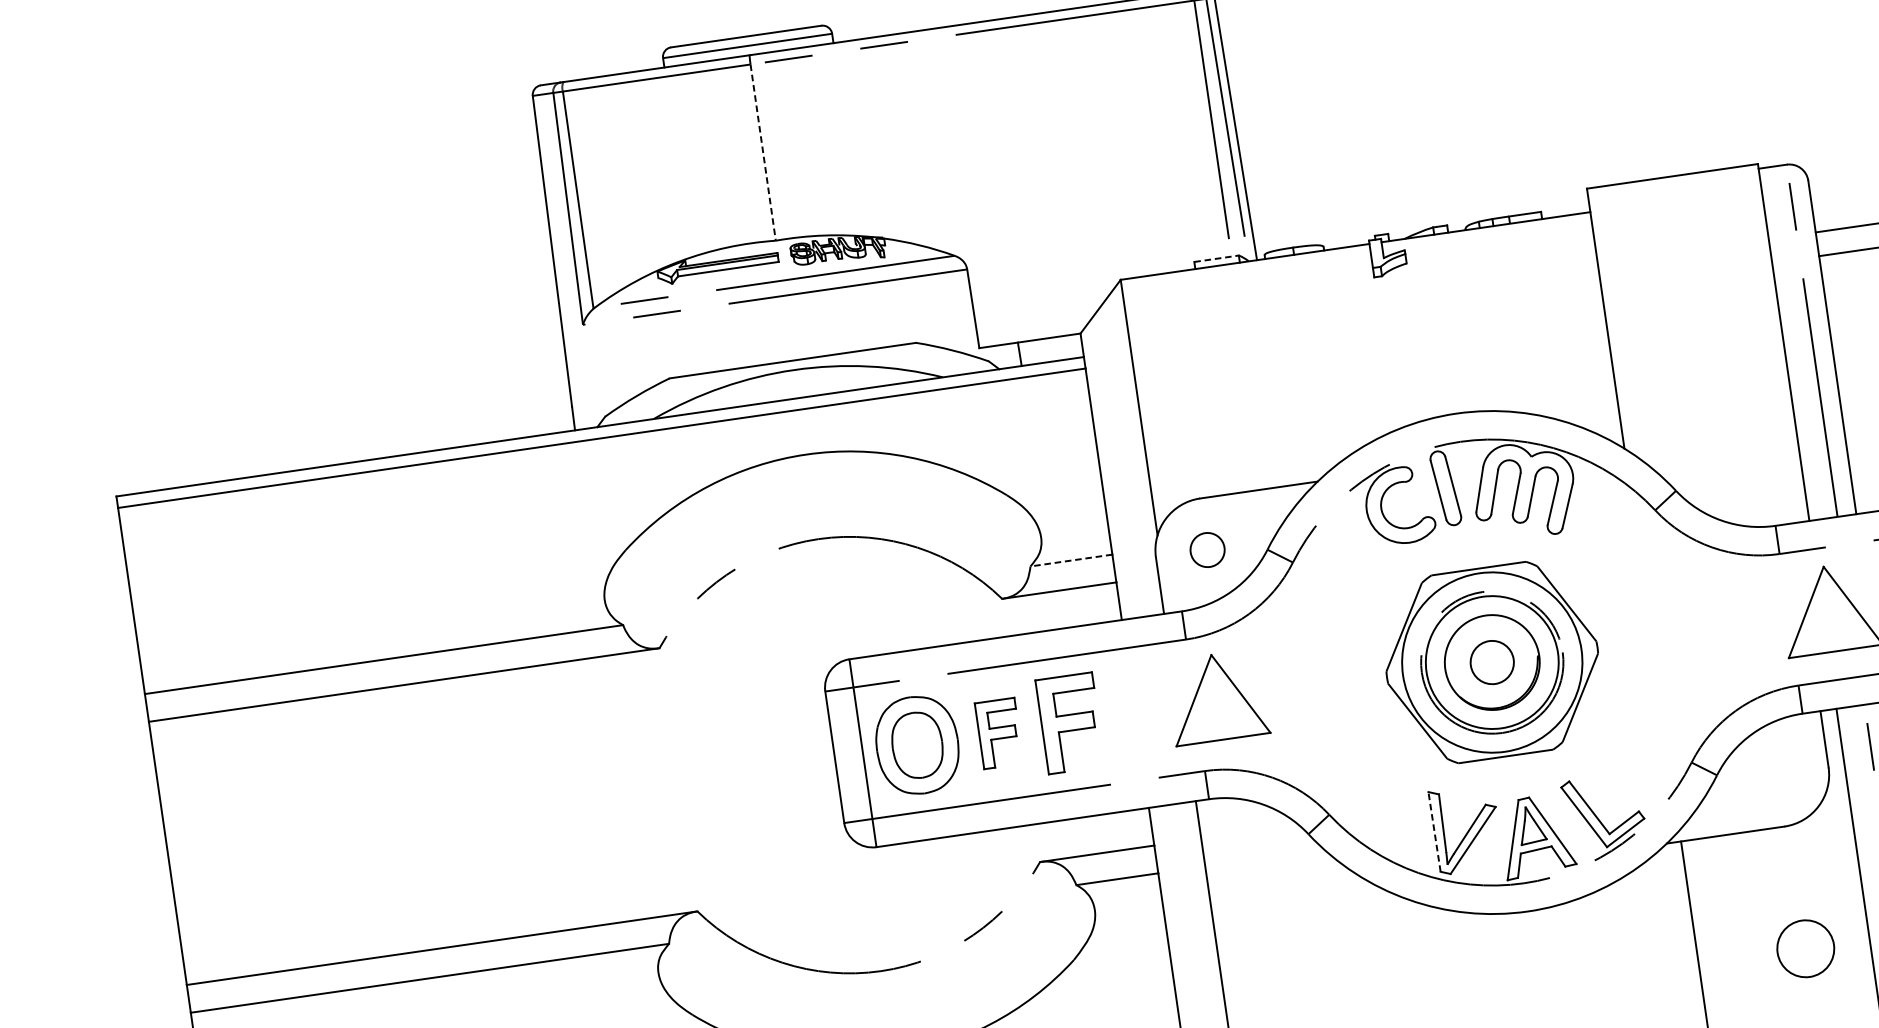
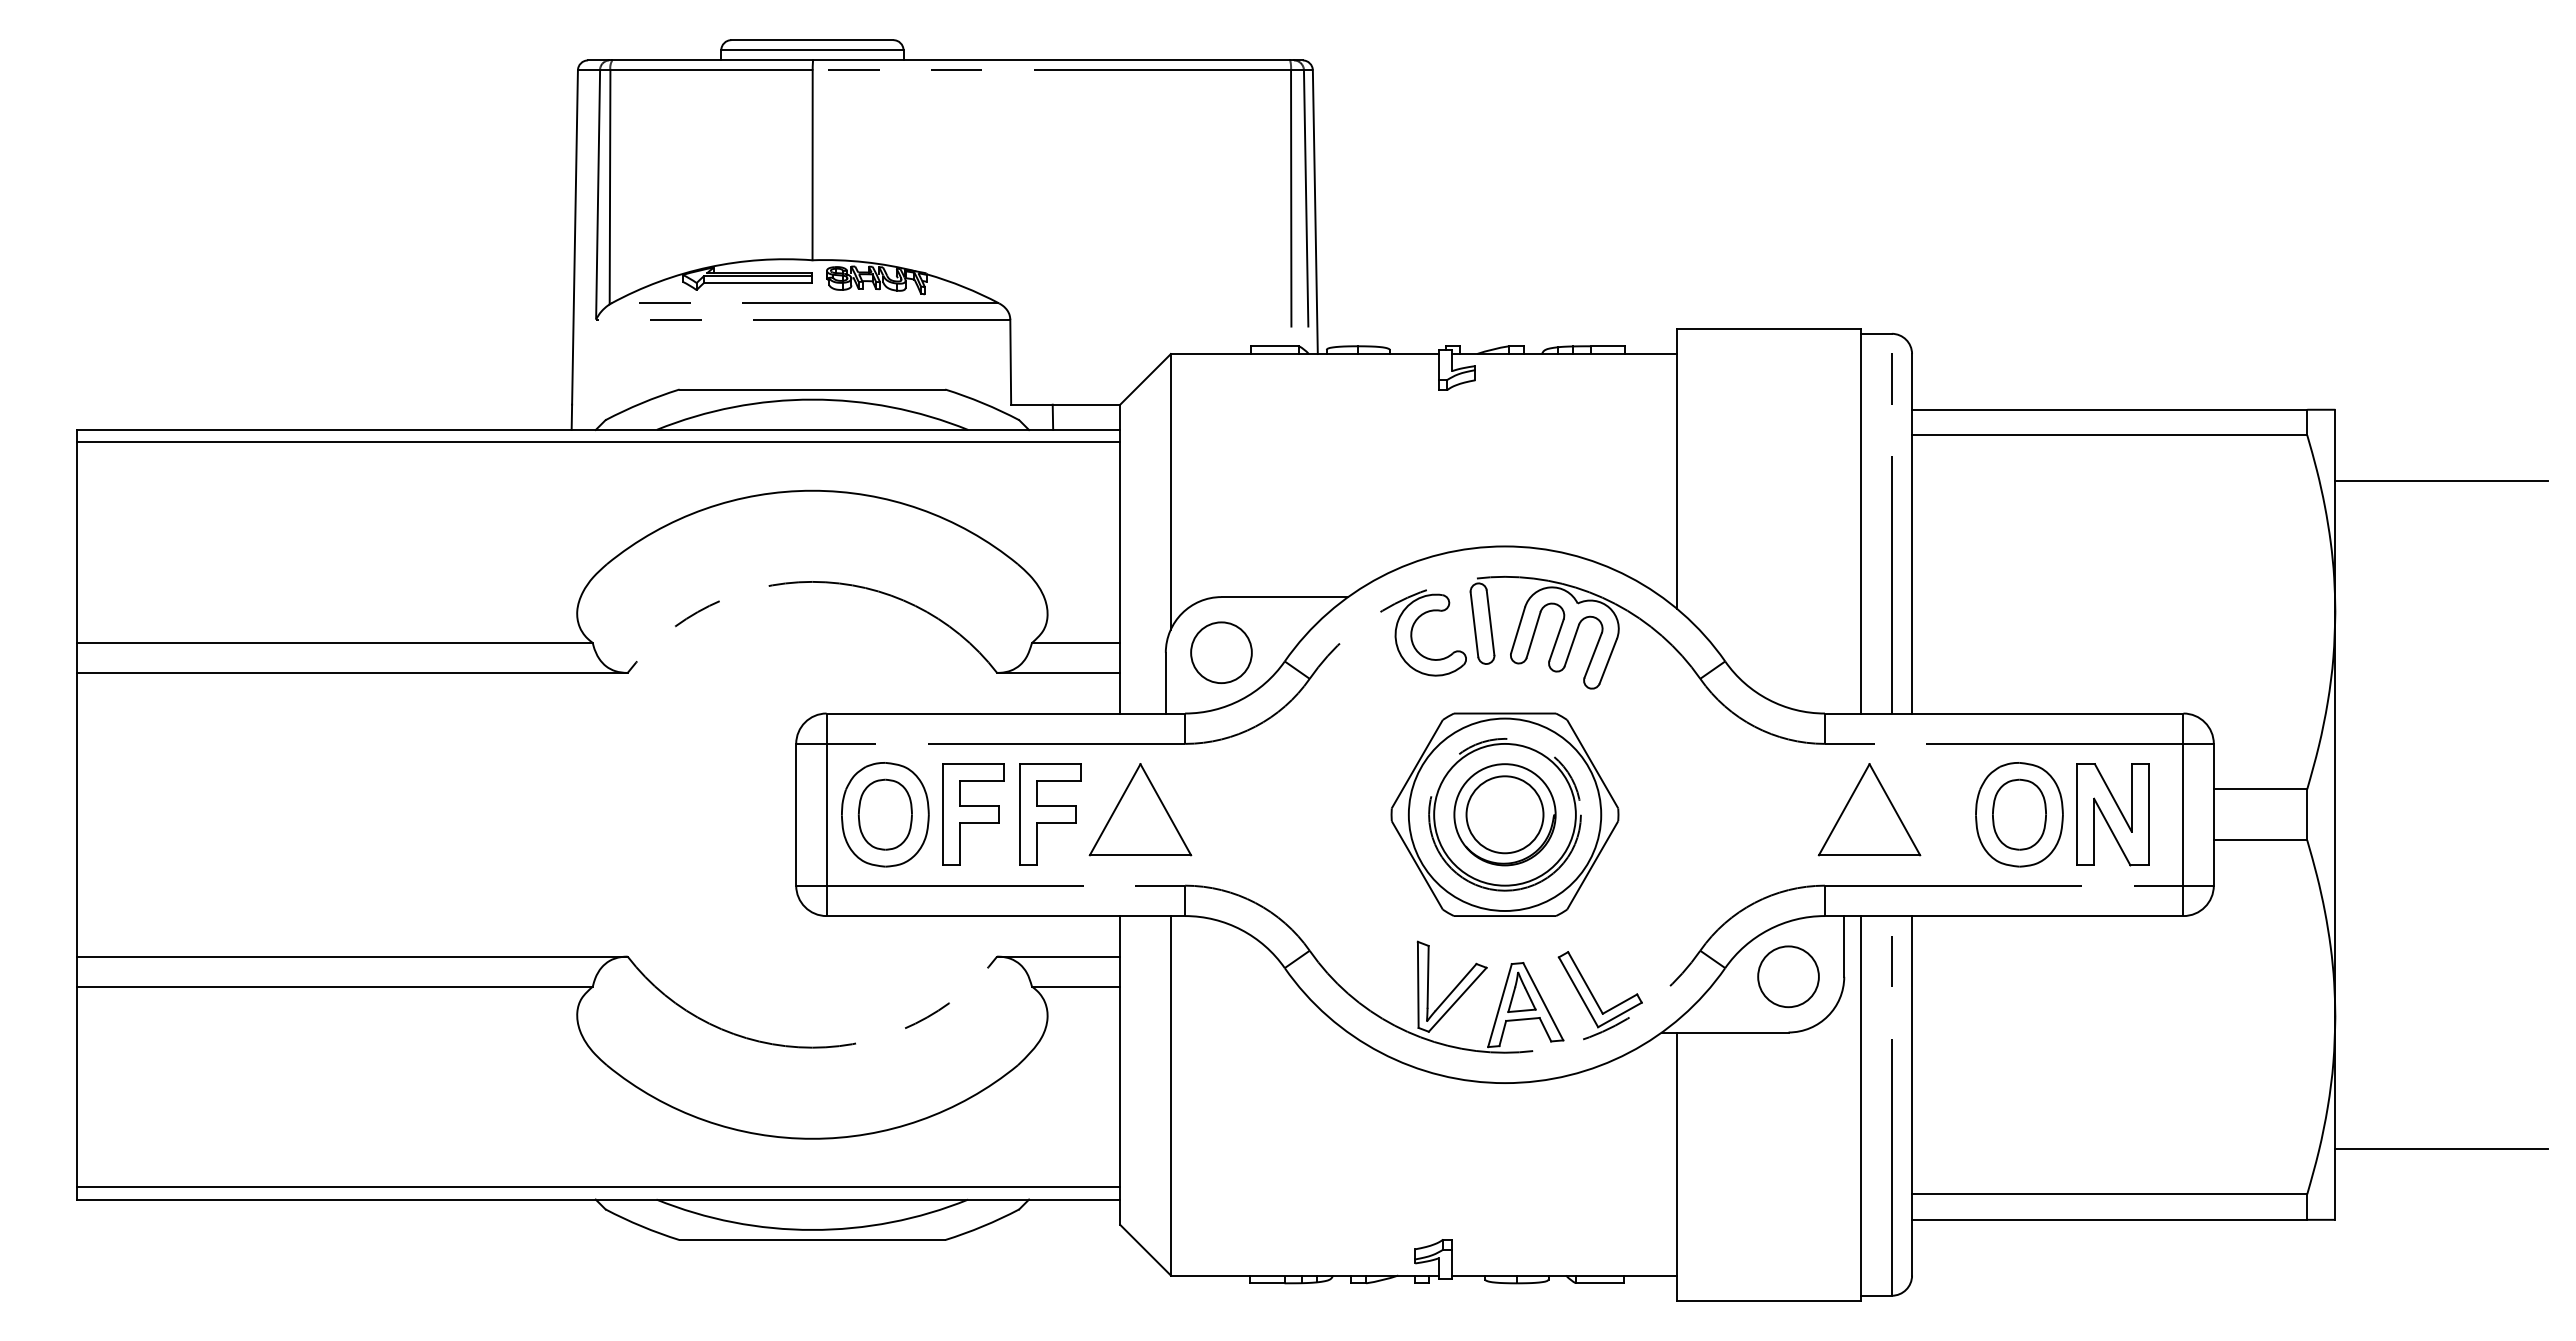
line: (763, 152) -> (812, 165), dashed -> solid
line: (1216, 258) -> (1275, 346), dashed -> solid
circle: (1207, 549) -> (1221, 652), size x1.67
line: (1070, 561) -> (1075, 643), dashed -> solid
circle: (1491, 662) -> (1504, 814), size x1.67
part: (1217, 697) -> (1140, 809), moved
part: (999, 733) -> (973, 814), size x1.43
line: (1434, 831) -> (1418, 984), dashed -> solid
circle: (1805, 948) -> (1788, 976), moved

